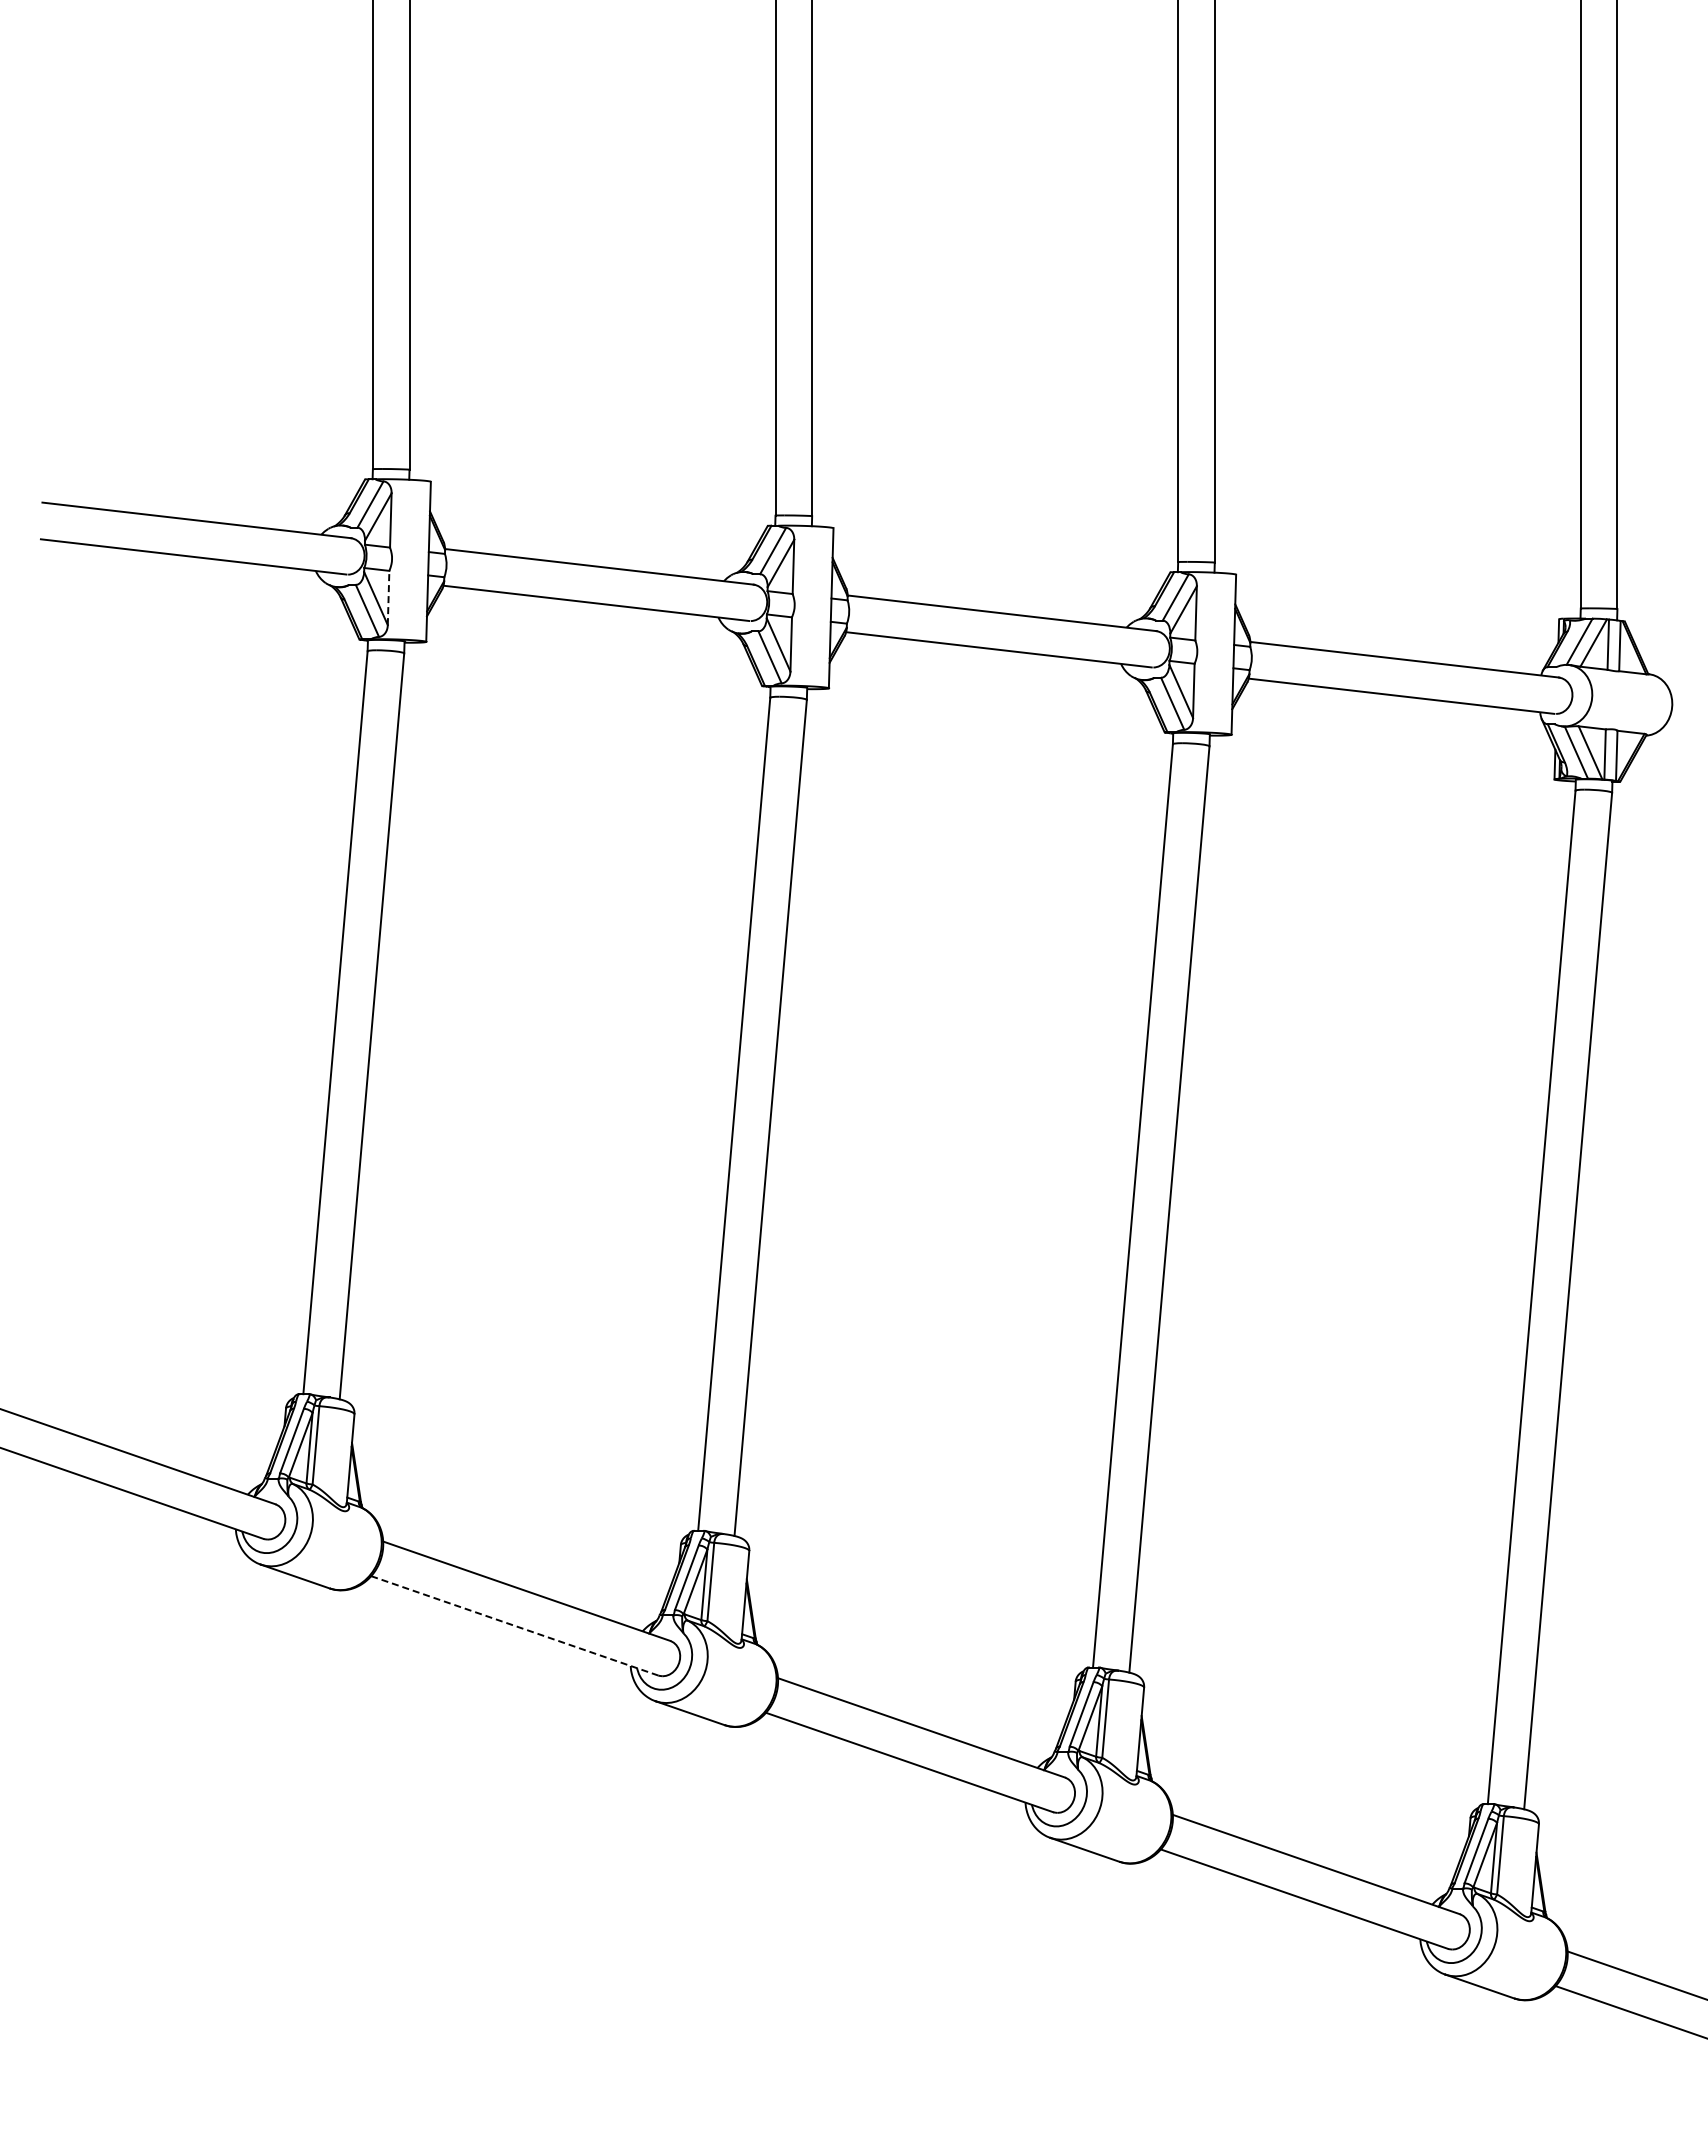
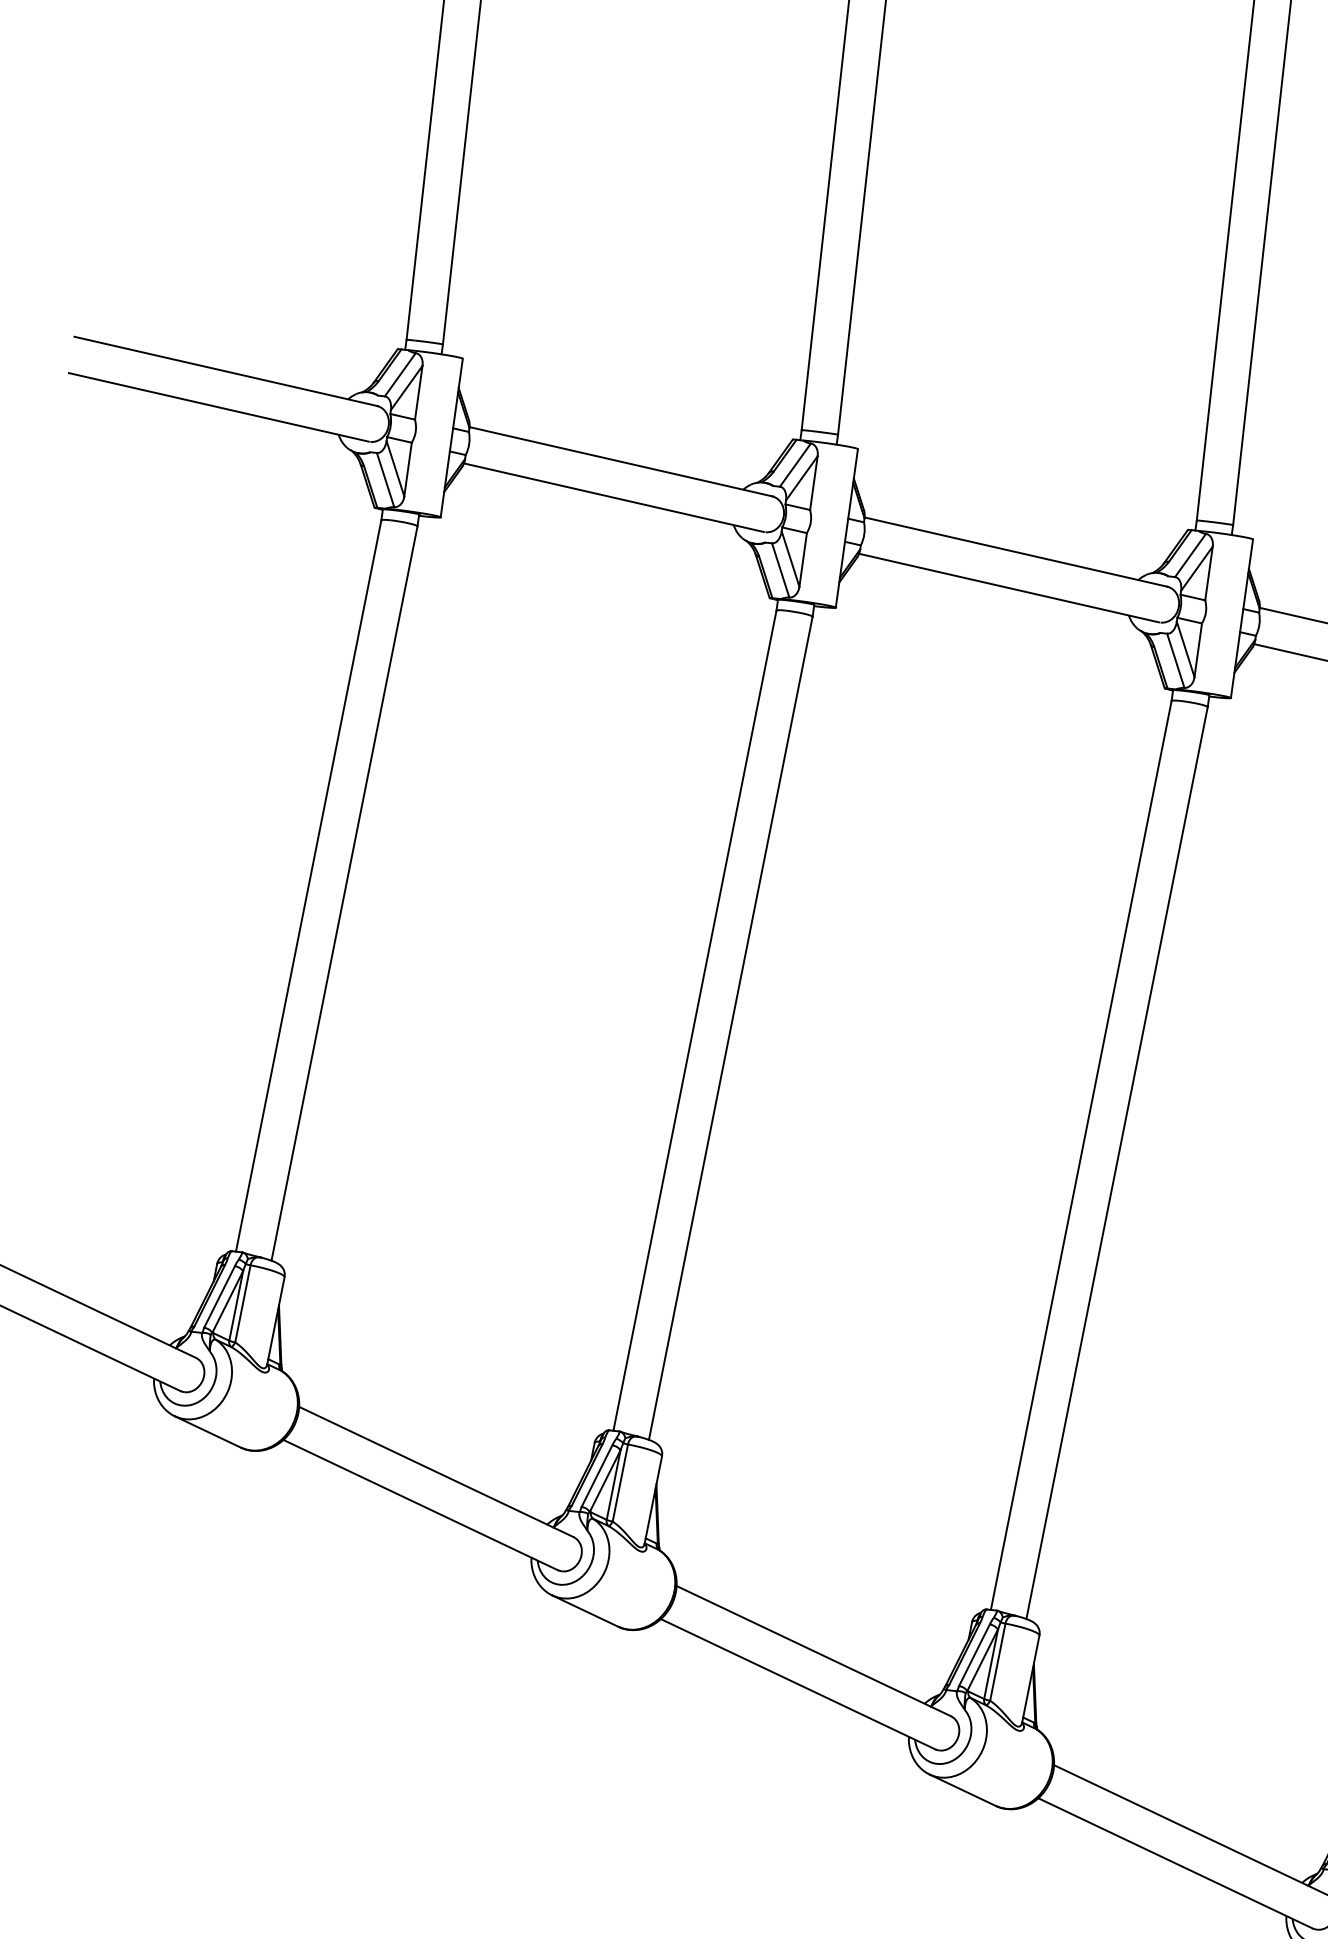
line: (388, 597) -> (408, 469), dashed -> solid
line: (514, 1625) -> (420, 1504), dashed -> solid

